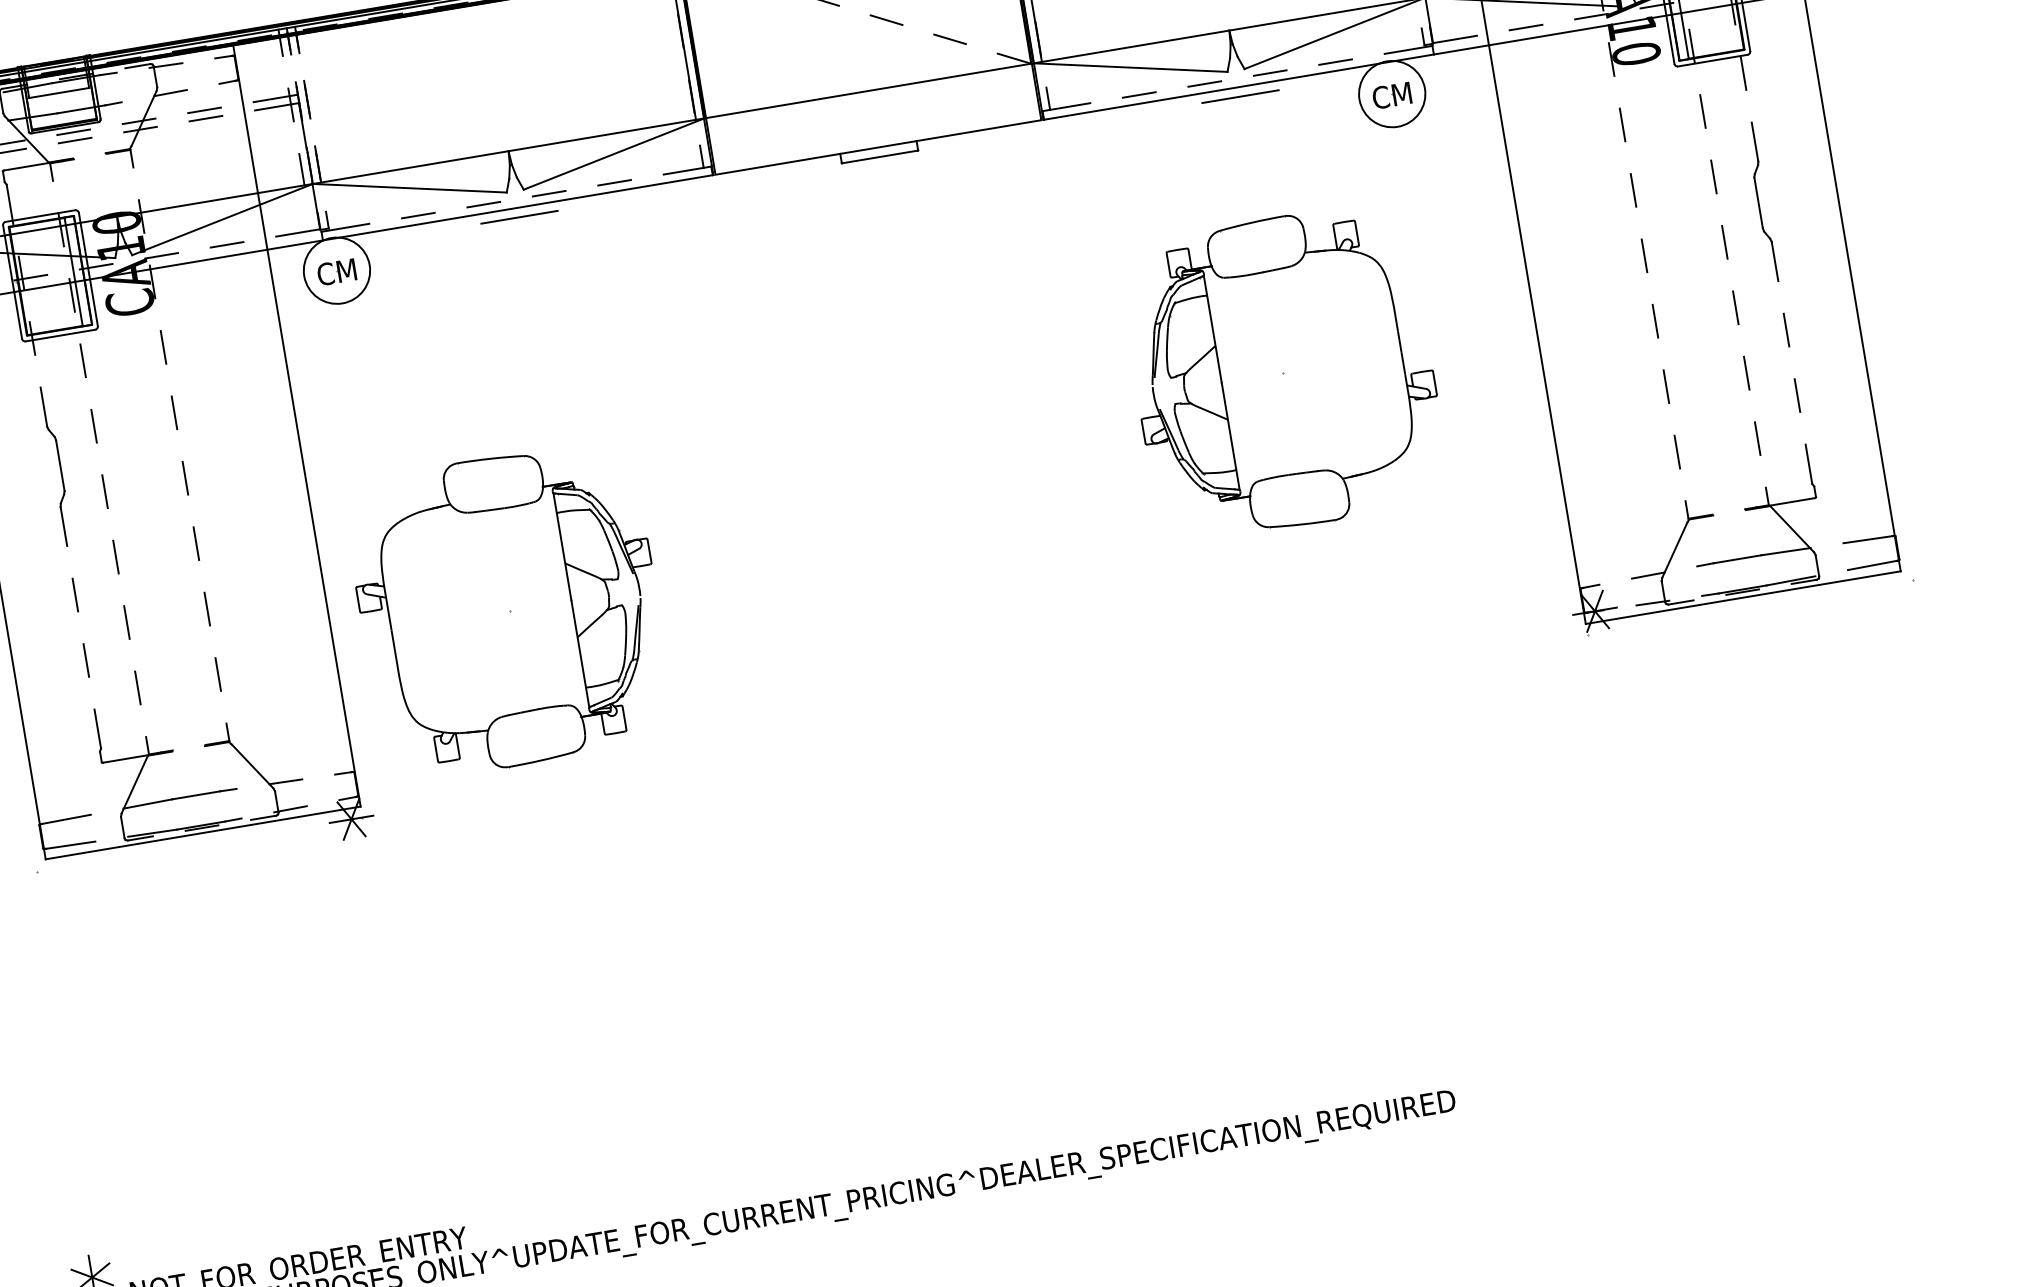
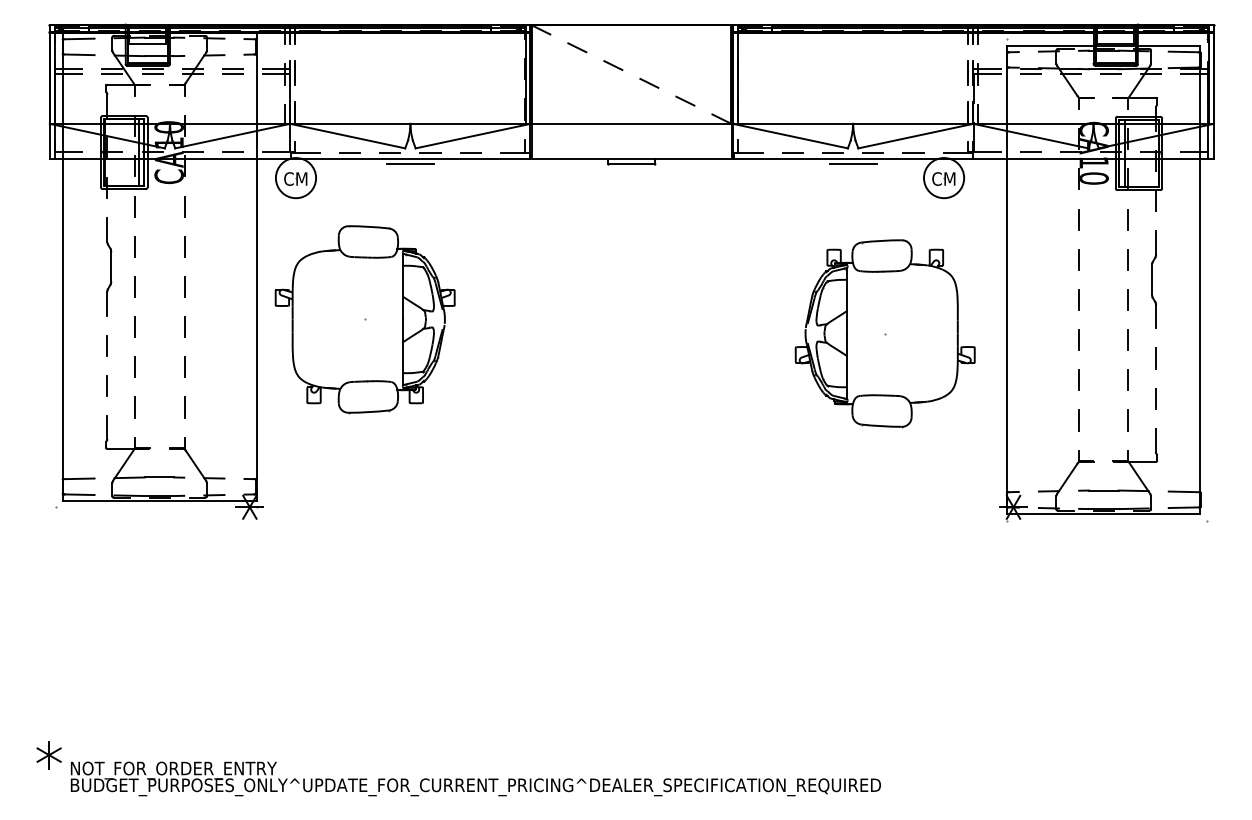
part: (1282, 372) -> (884, 333), moved
part: (508, 610) -> (364, 319), moved

